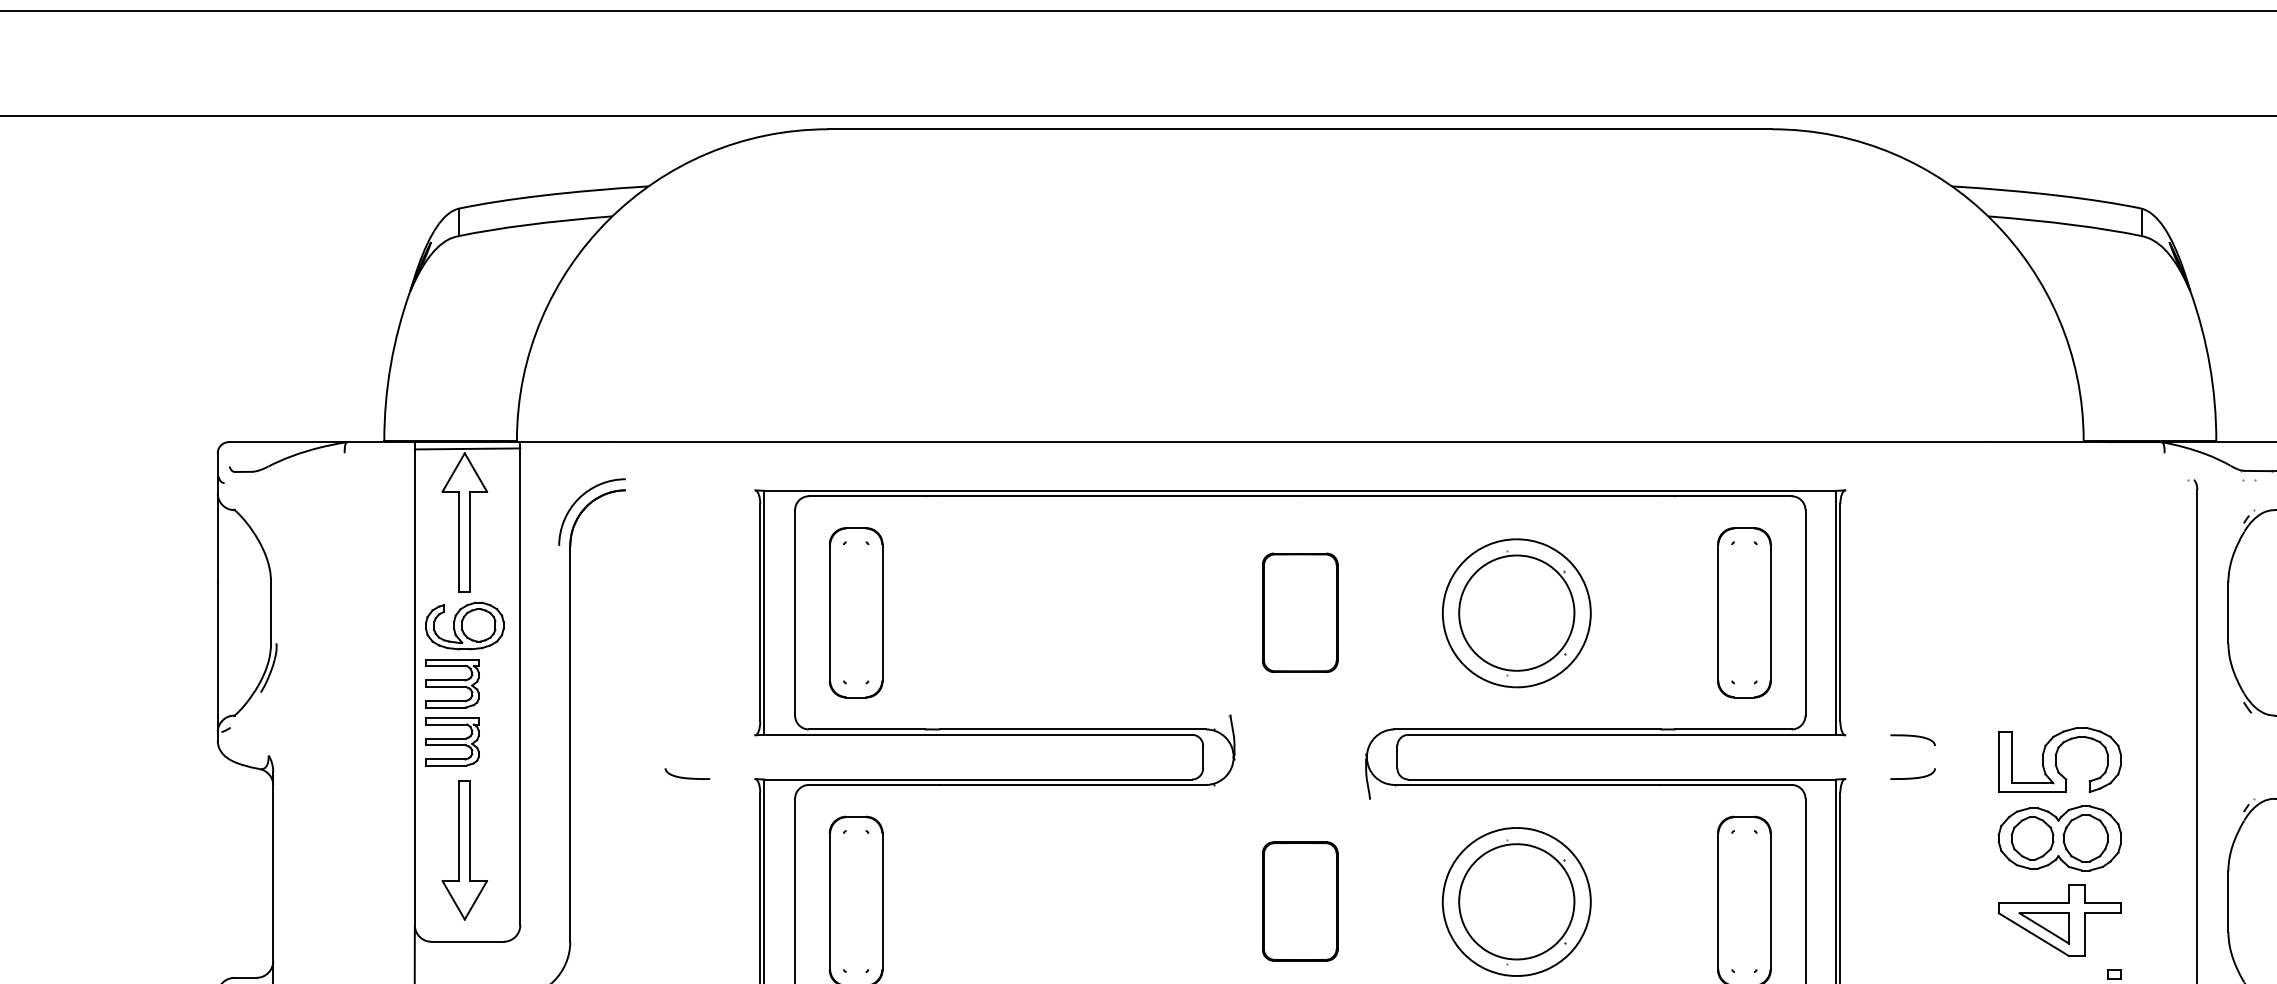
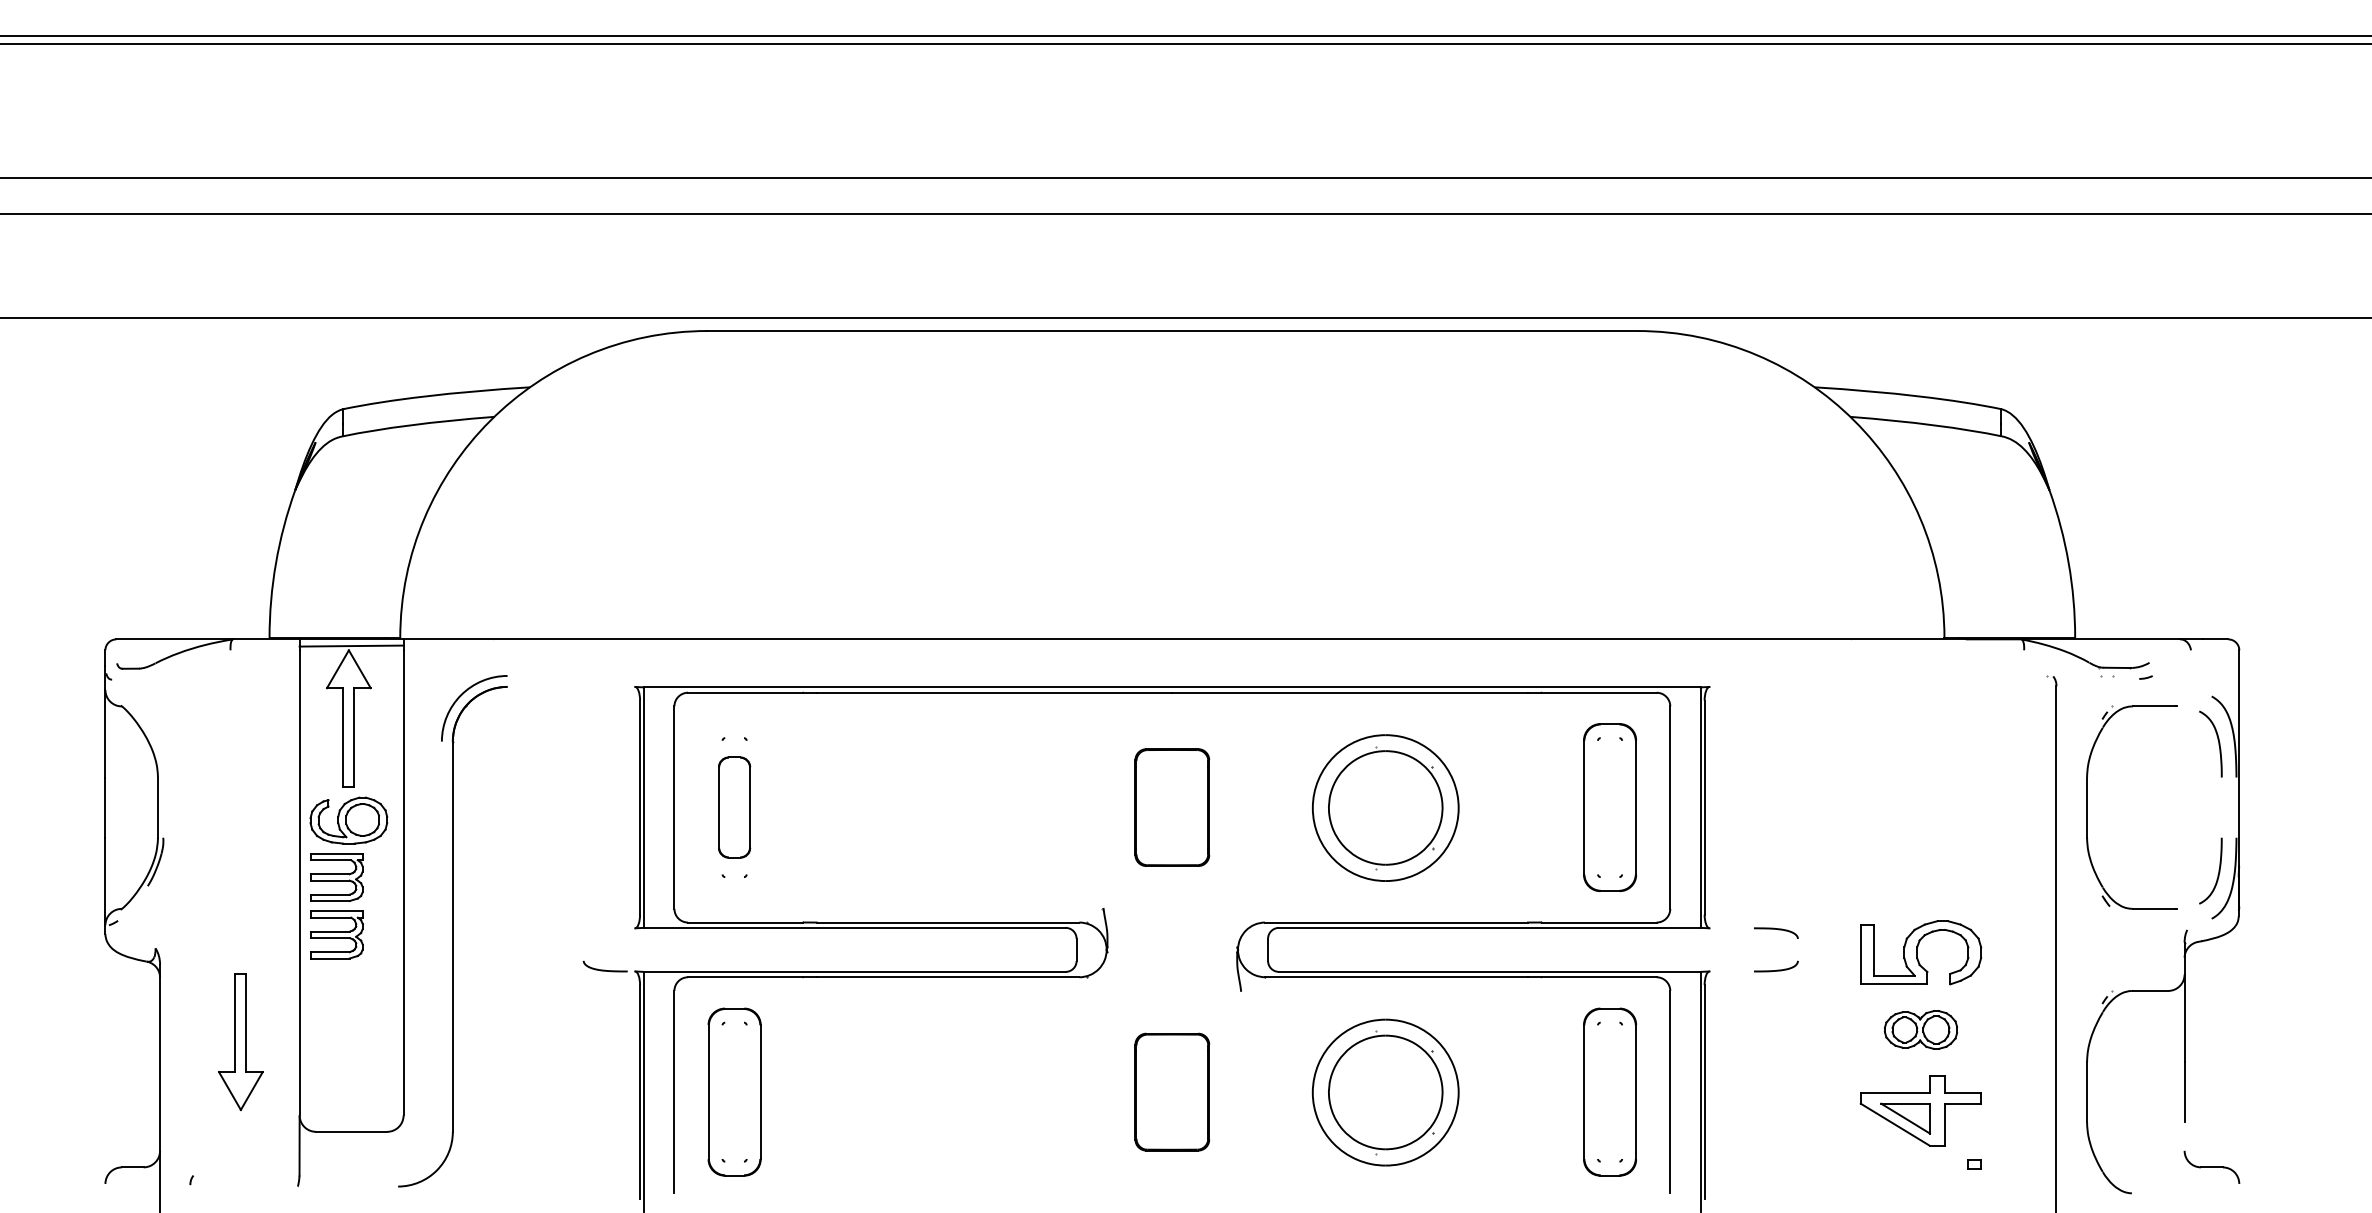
part: (856, 612) -> (734, 807), size x0.6
curve: (686, 777) -> (604, 969), moved
part: (2059, 837) -> (1920, 1029), size x0.6
part: (464, 850) -> (240, 1041), moved

